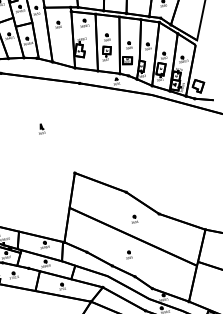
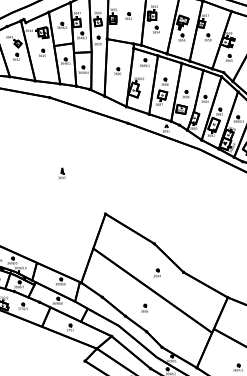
part: (58, 25) -> (117, 71), moved
part: (40, 129) -> (61, 173), moved

